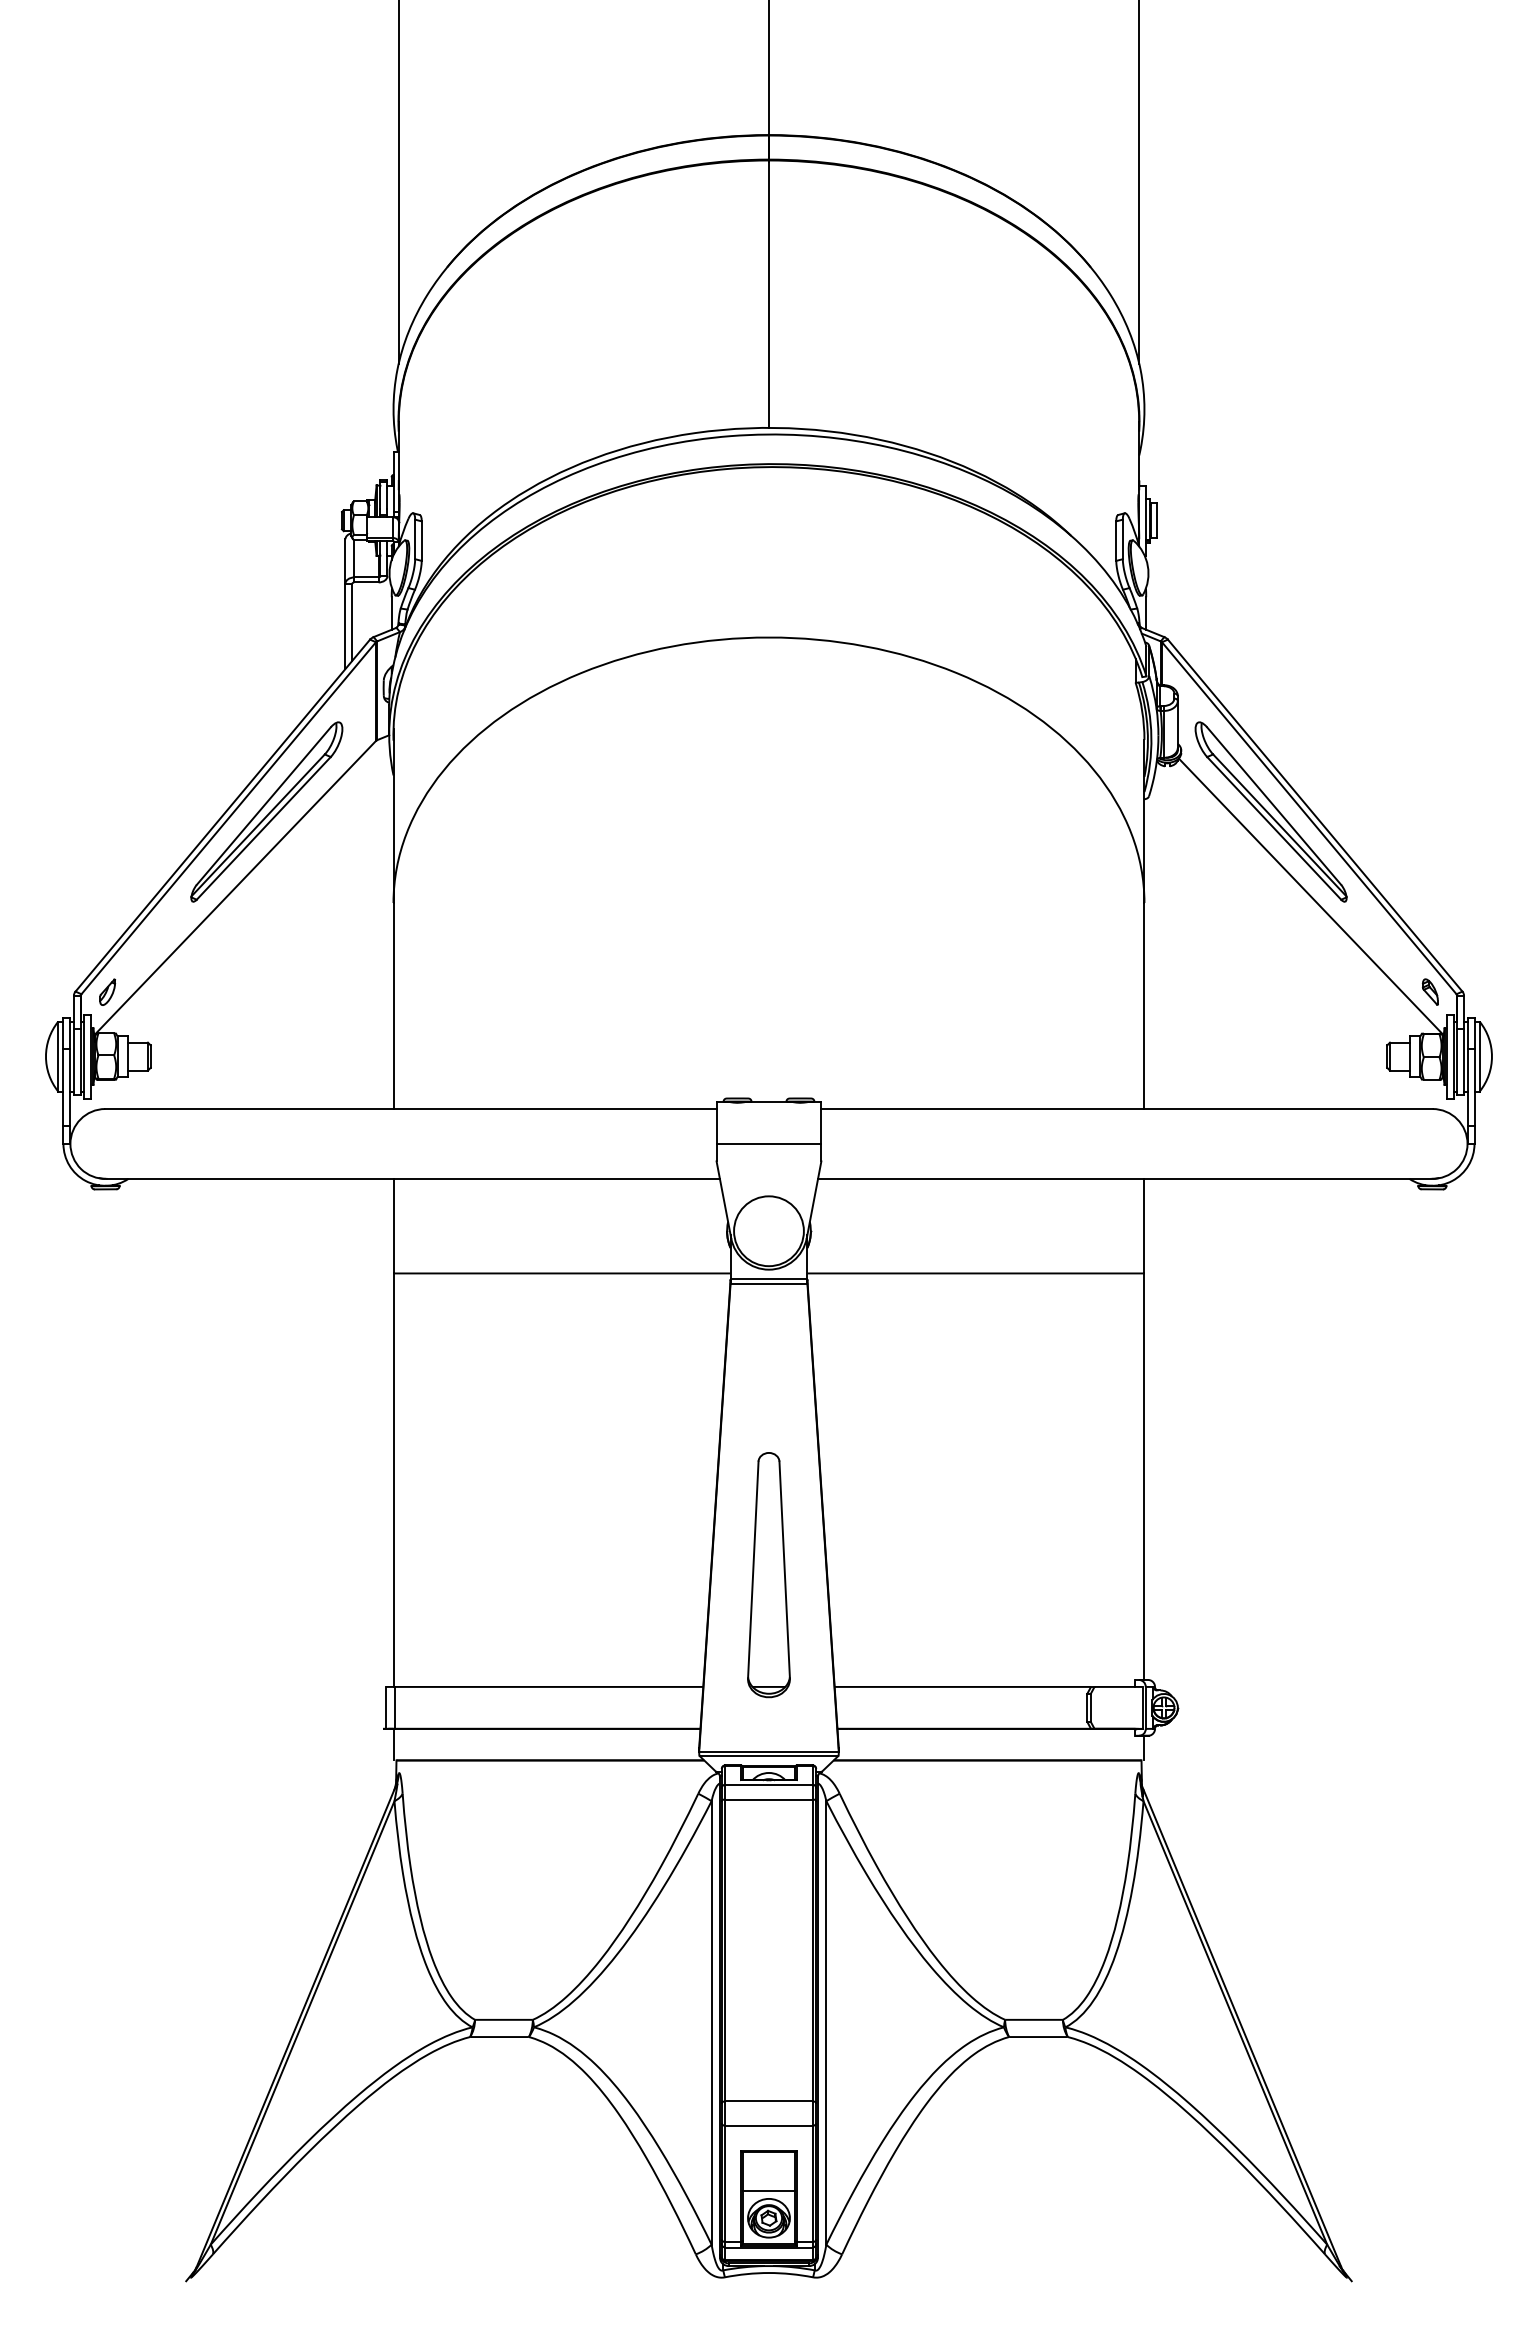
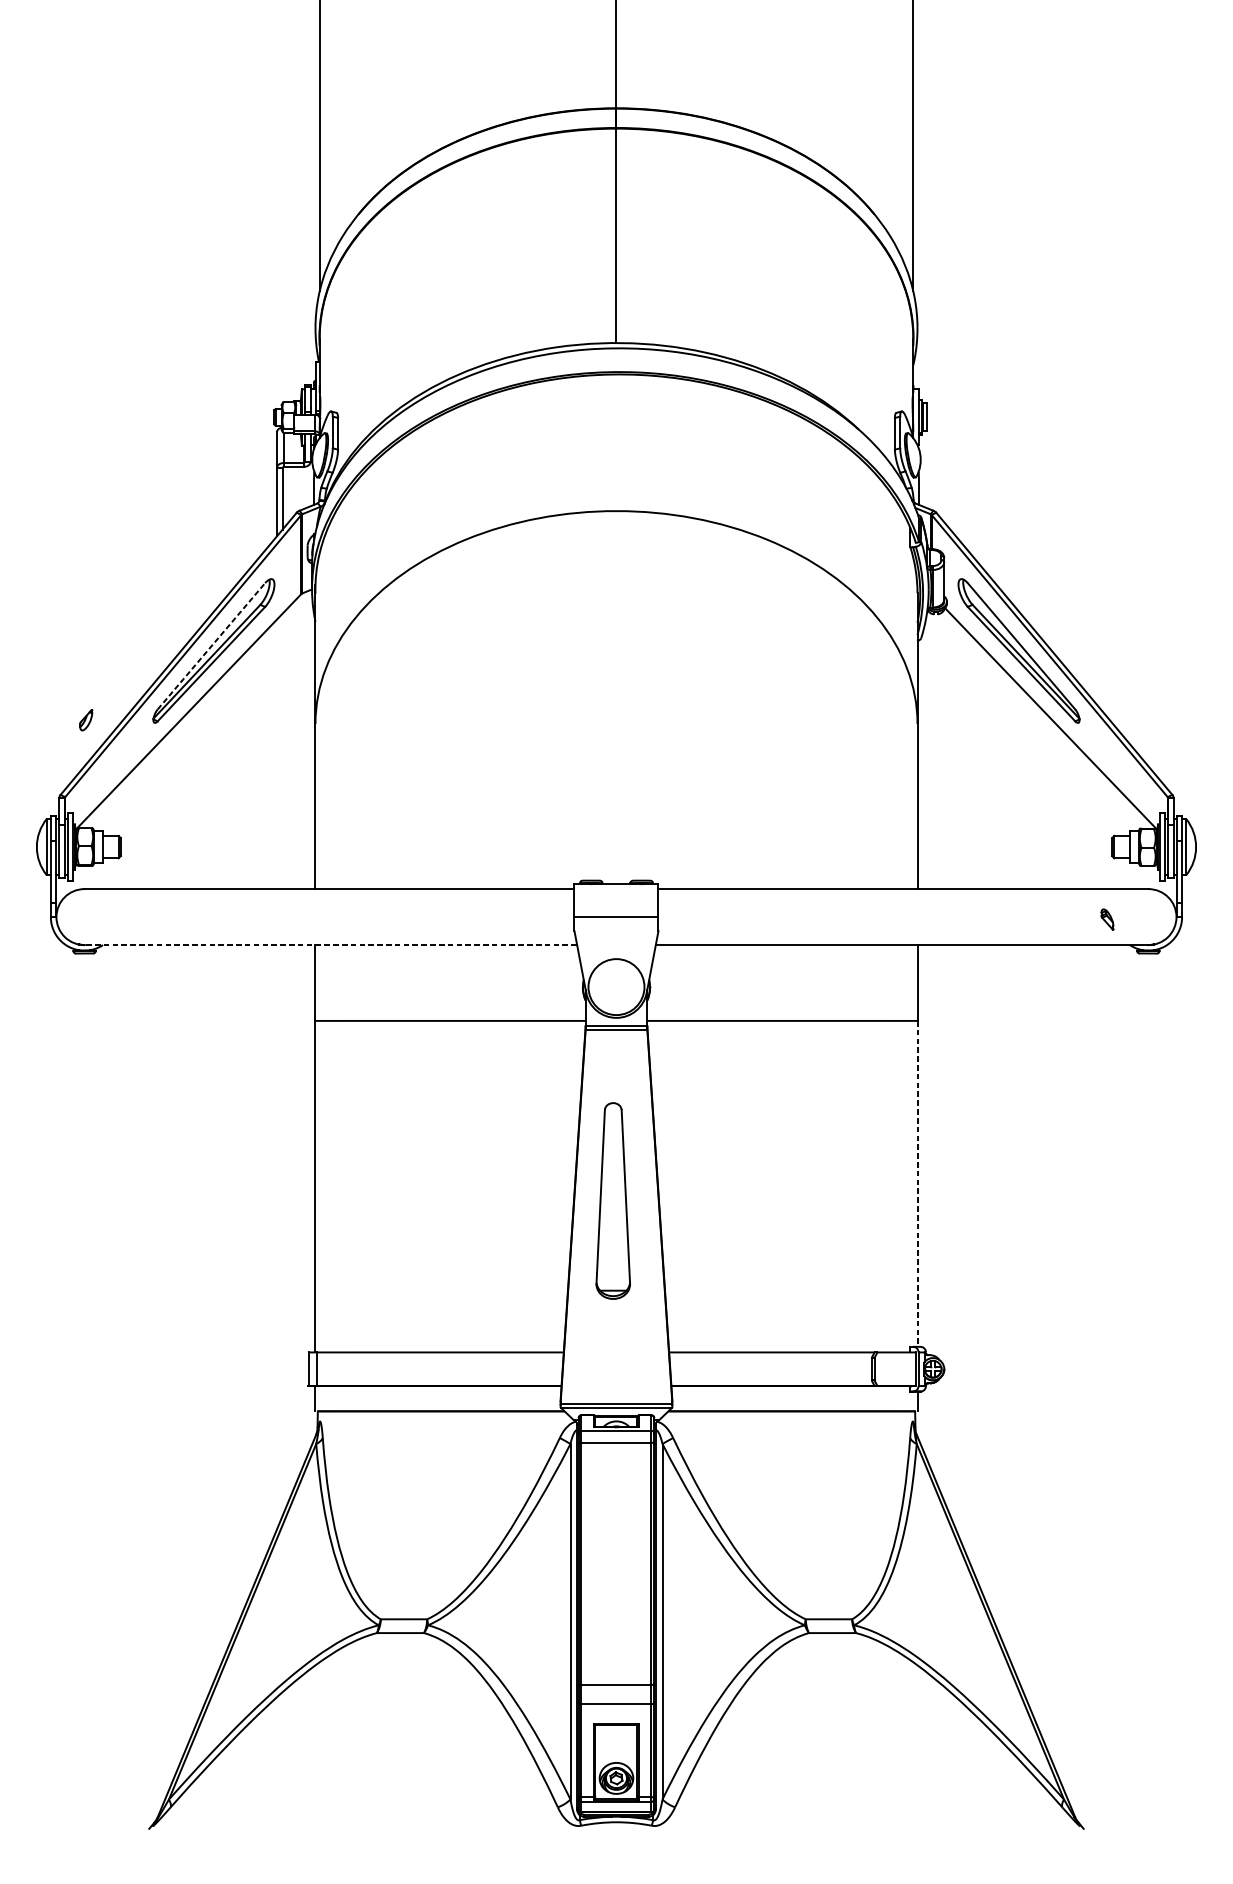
line: (264, 805) -> (212, 645), solid -> dashed
part: (107, 991) -> (86, 719), moved
part: (1430, 991) -> (1107, 919), moved
line: (414, 1178) -> (332, 944), solid -> dashed
line: (1144, 1477) -> (917, 1184), solid -> dashed
part: (768, 1575) -> (612, 1201), moved
line: (768, 2190) -> (616, 1756), removed

